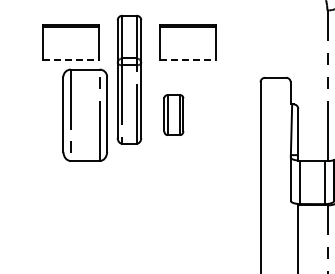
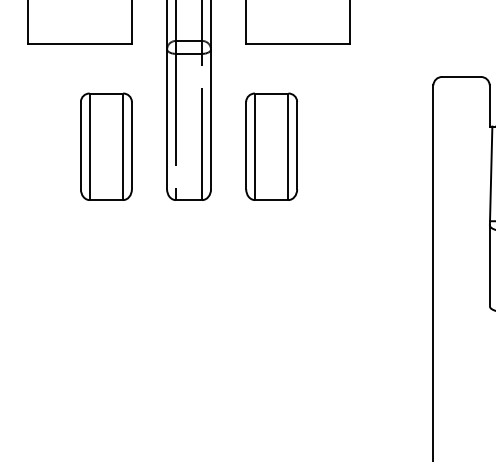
line: (71, 60) -> (80, 44), dashed -> solid
line: (187, 60) -> (297, 44), dashed -> solid
part: (84, 114) -> (105, 145), size x0.62
part: (173, 114) -> (271, 145), size x1.43

